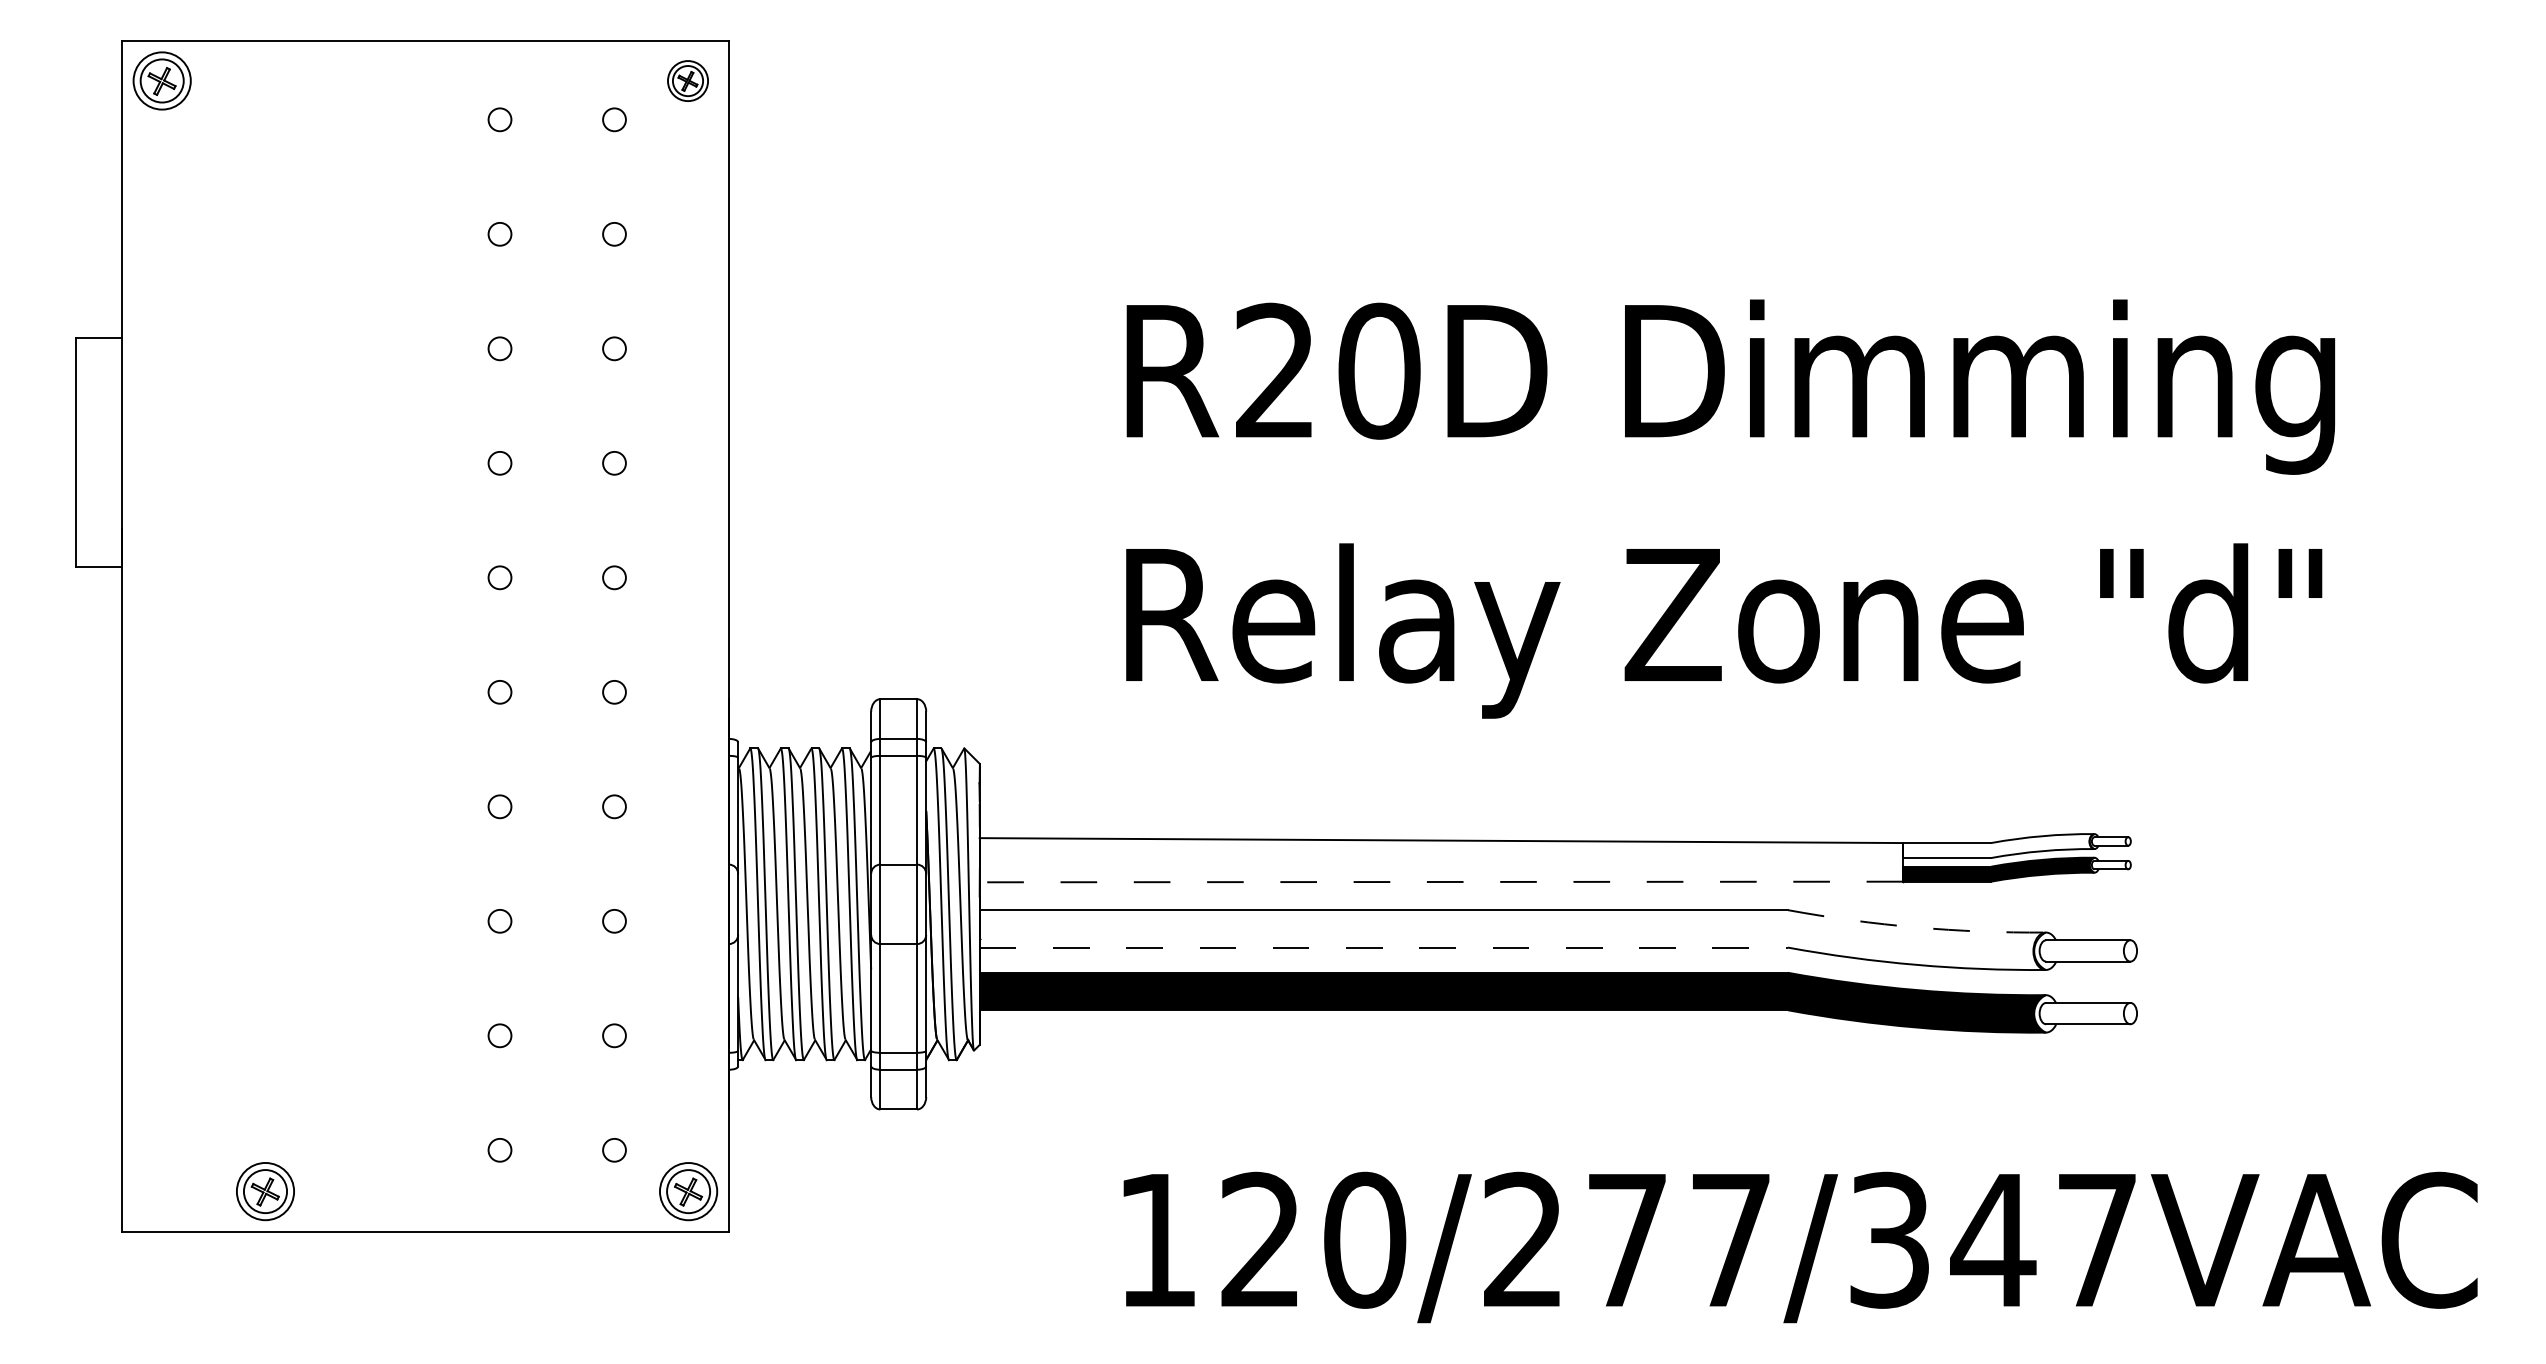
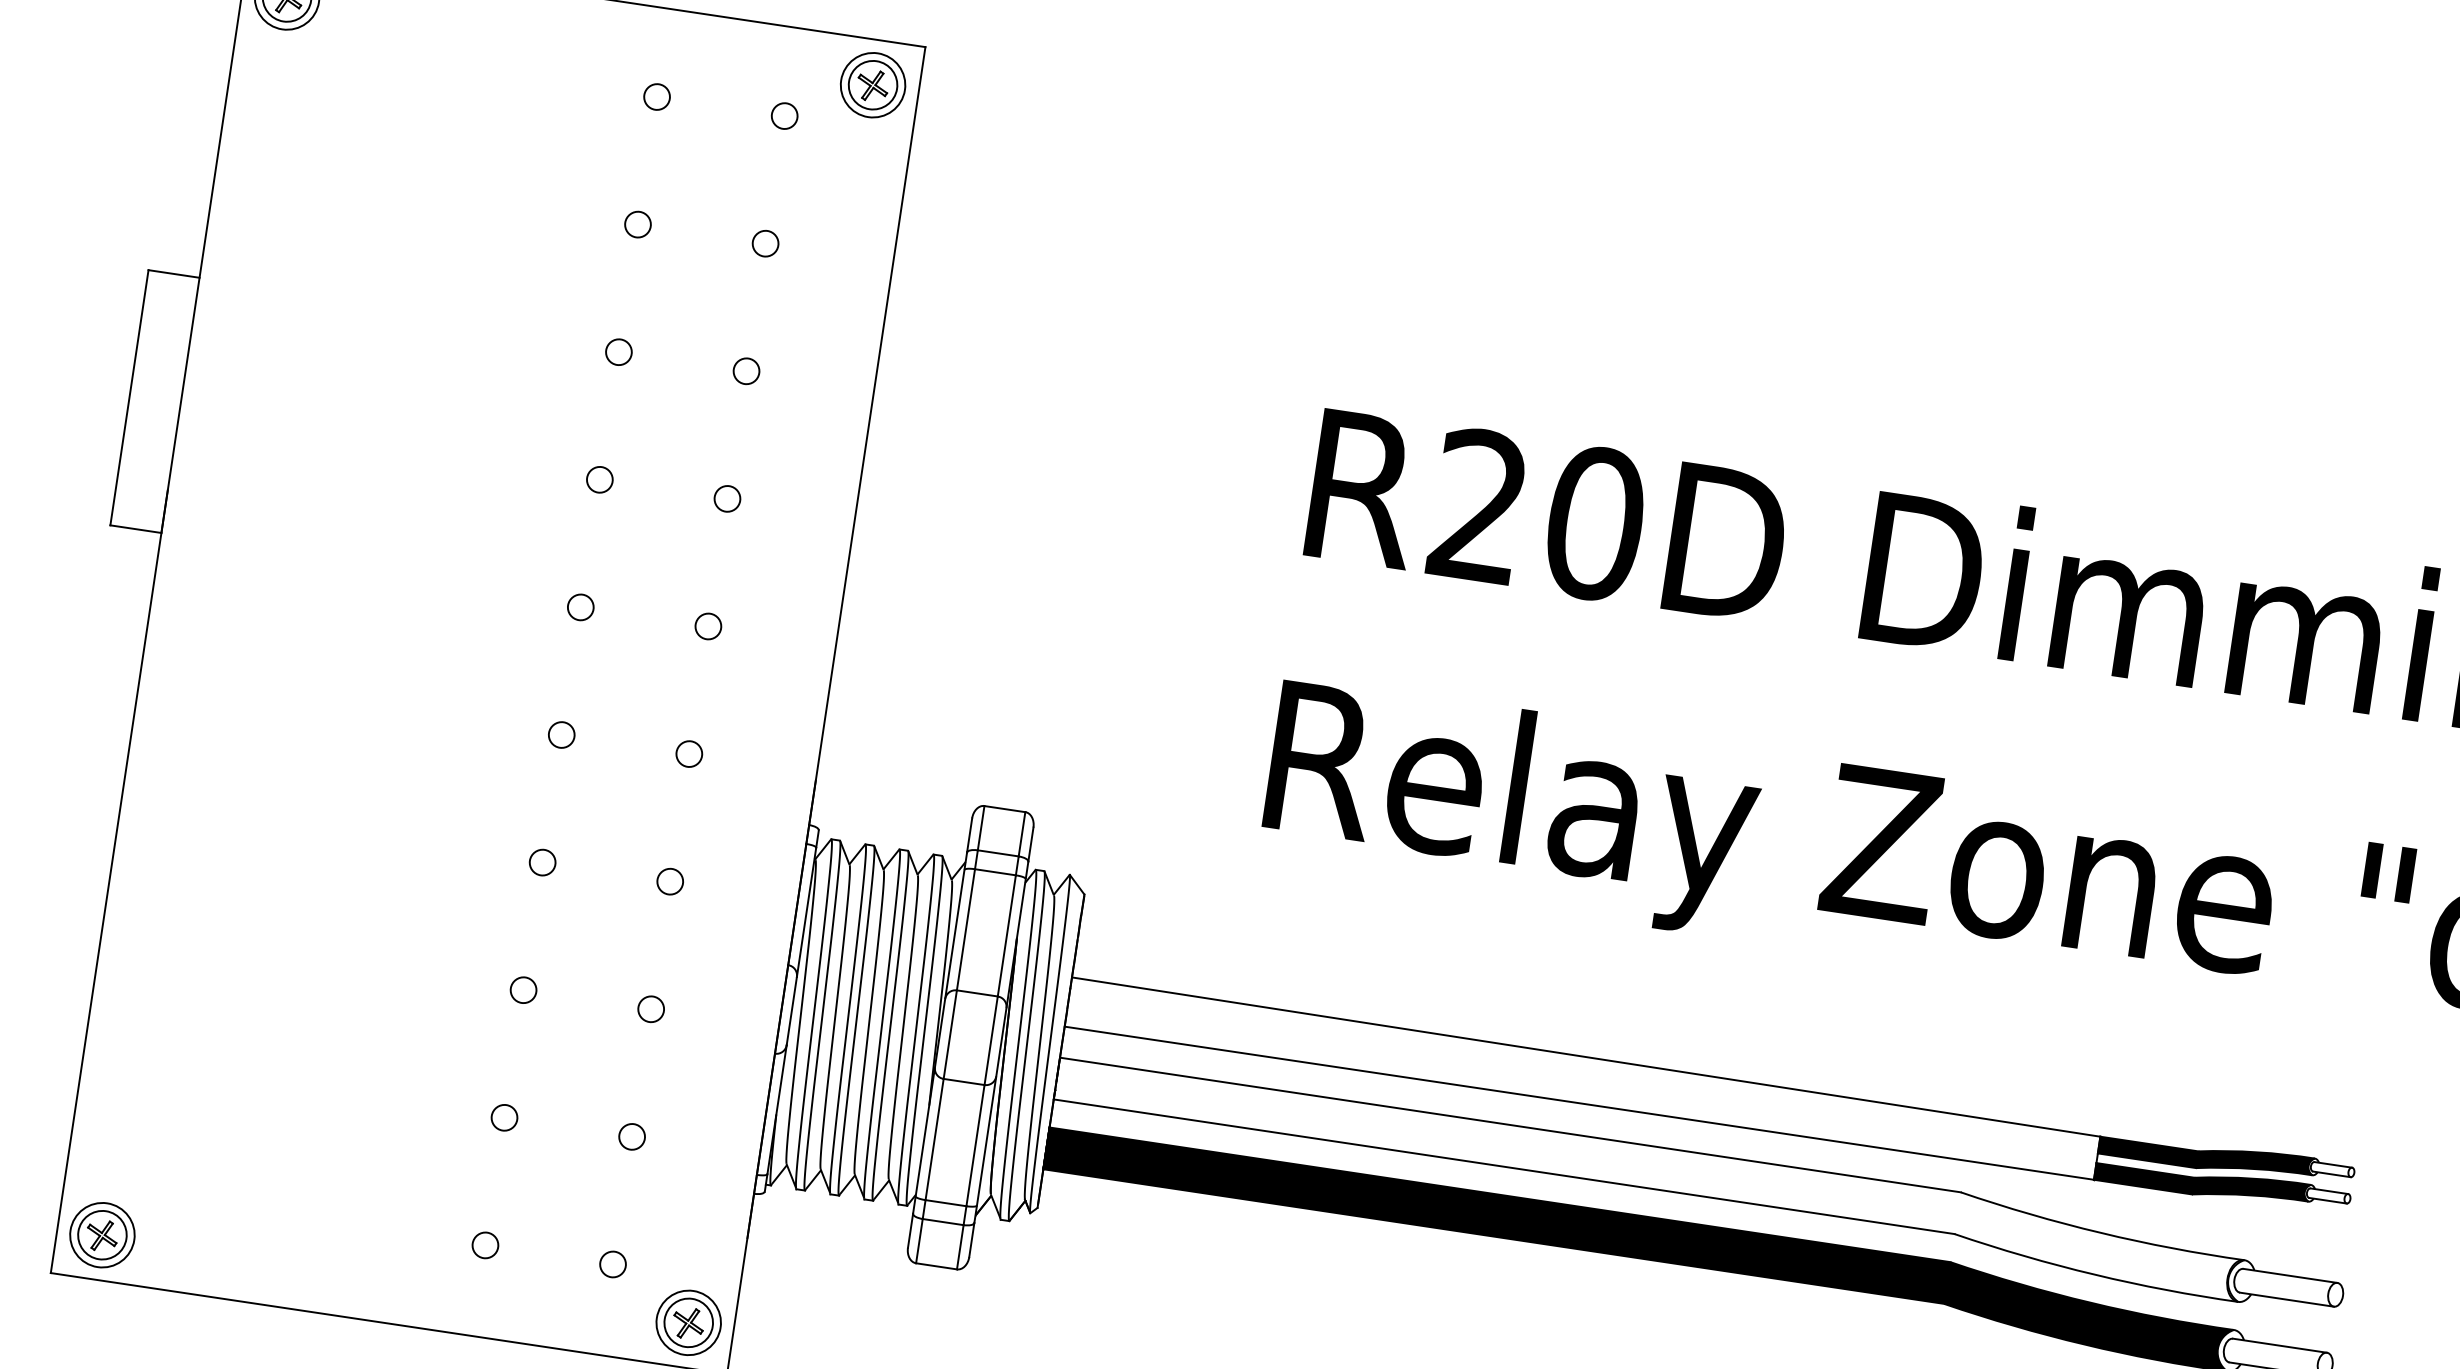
part: (687, 80) -> (872, 84), size x1.43
fill: (1998, 846) -> (2205, 1156), added
line: (1441, 881) -> (1579, 1102), dashed -> solid
arc: (1916, 927) -> (2101, 1233), dashed -> solid
line: (1384, 947) -> (1504, 1166), dashed -> solid
part: (265, 1191) -> (102, 1235), moved

